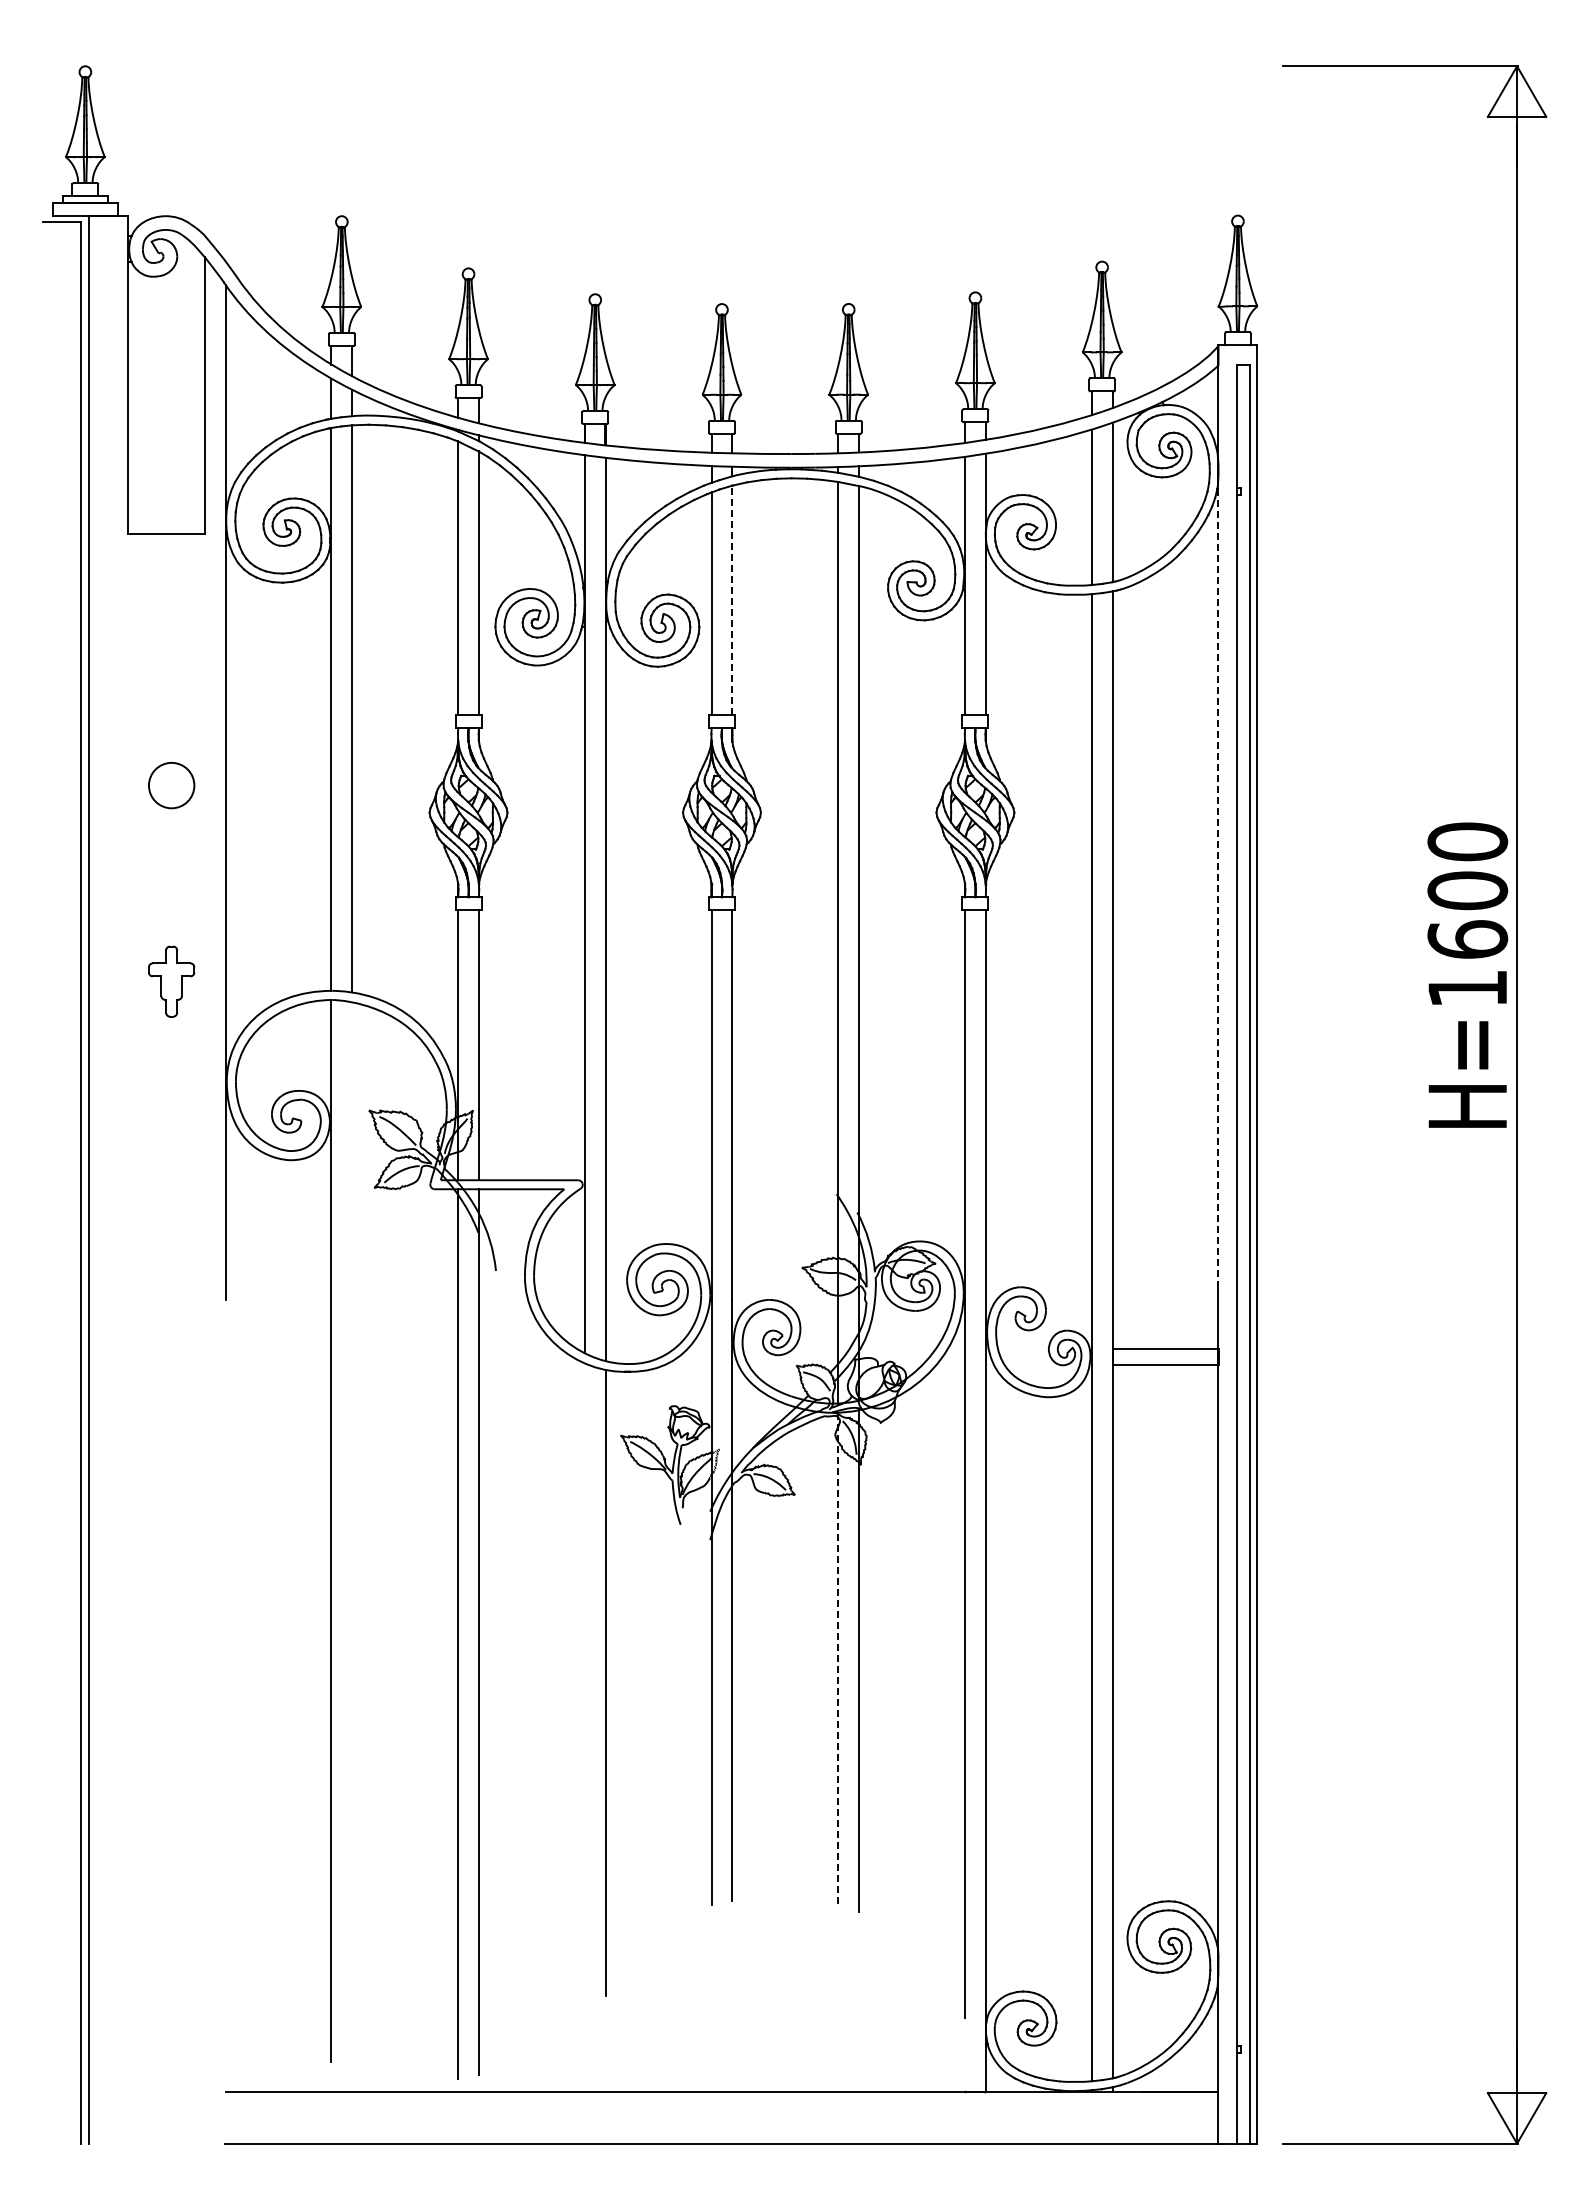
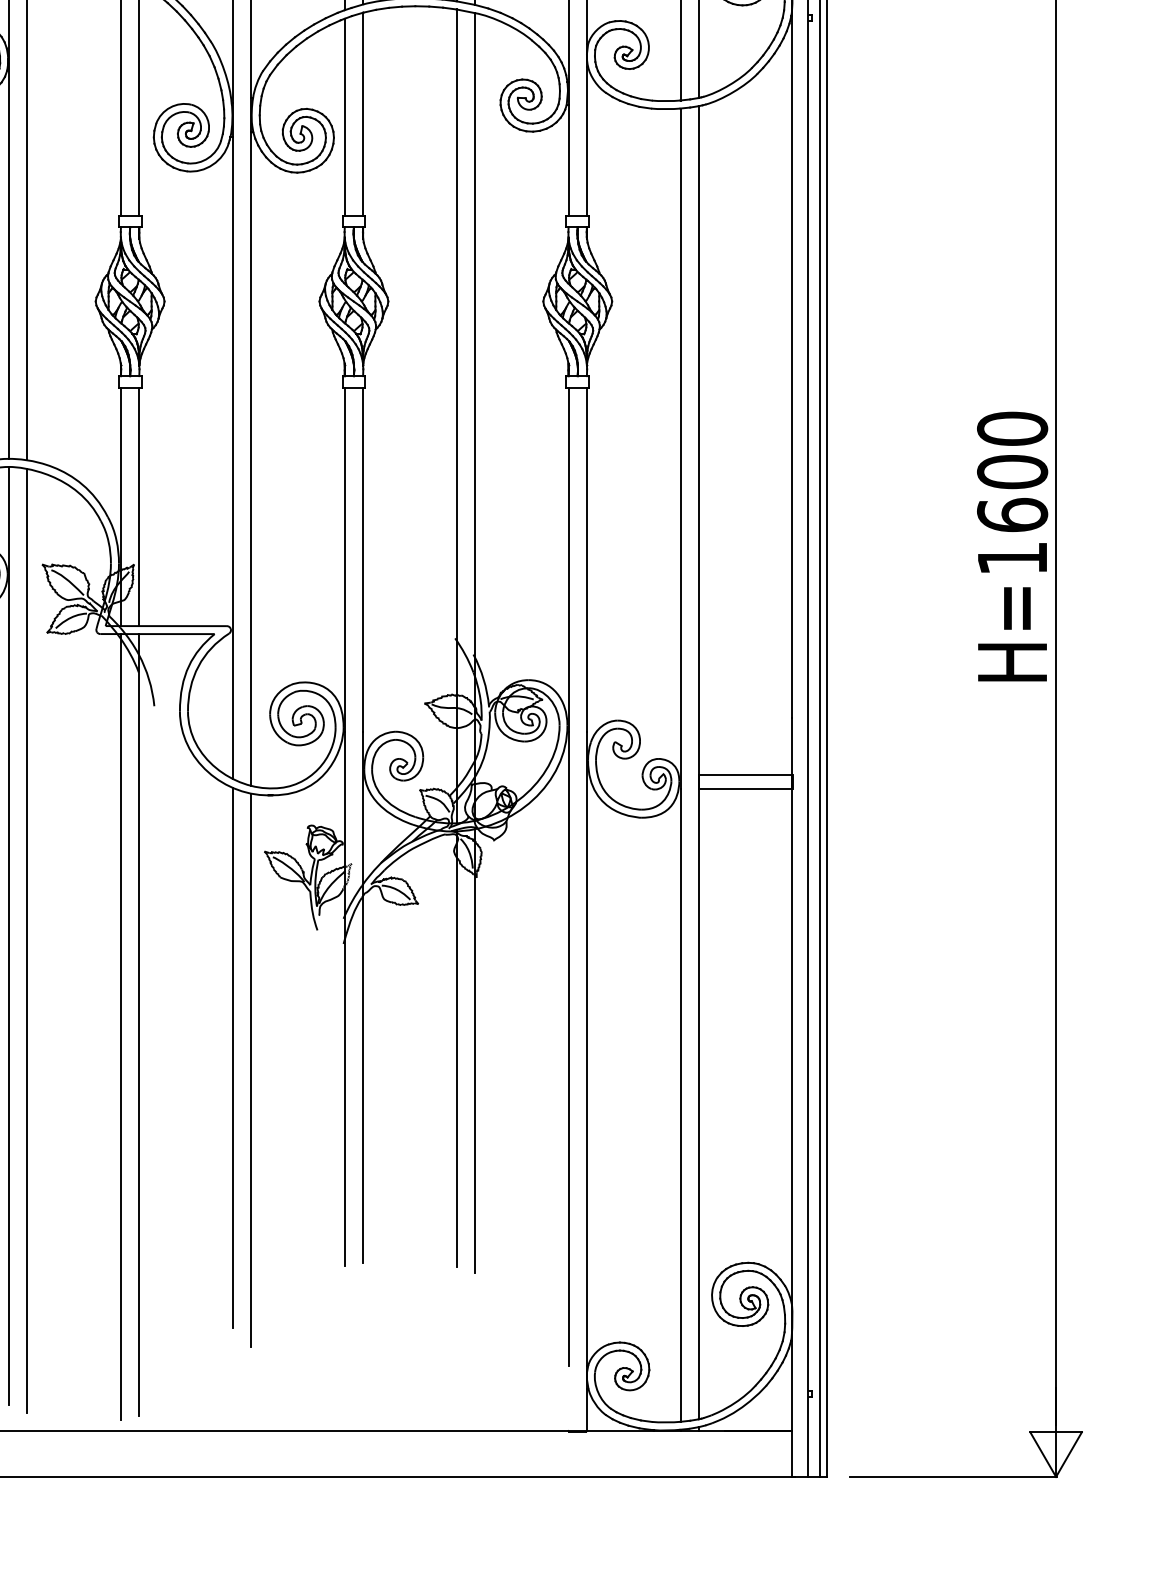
line: (732, 600) -> (363, 114), dashed -> solid
line: (1218, 886) -> (792, 366), dashed -> solid
text: (1467, 974) -> (1012, 545), moved
line: (352, 1536) -> (27, 940), added
line: (838, 1659) -> (456, 1049), dashed -> solid
line: (584, 1669) -> (232, 1058), added

